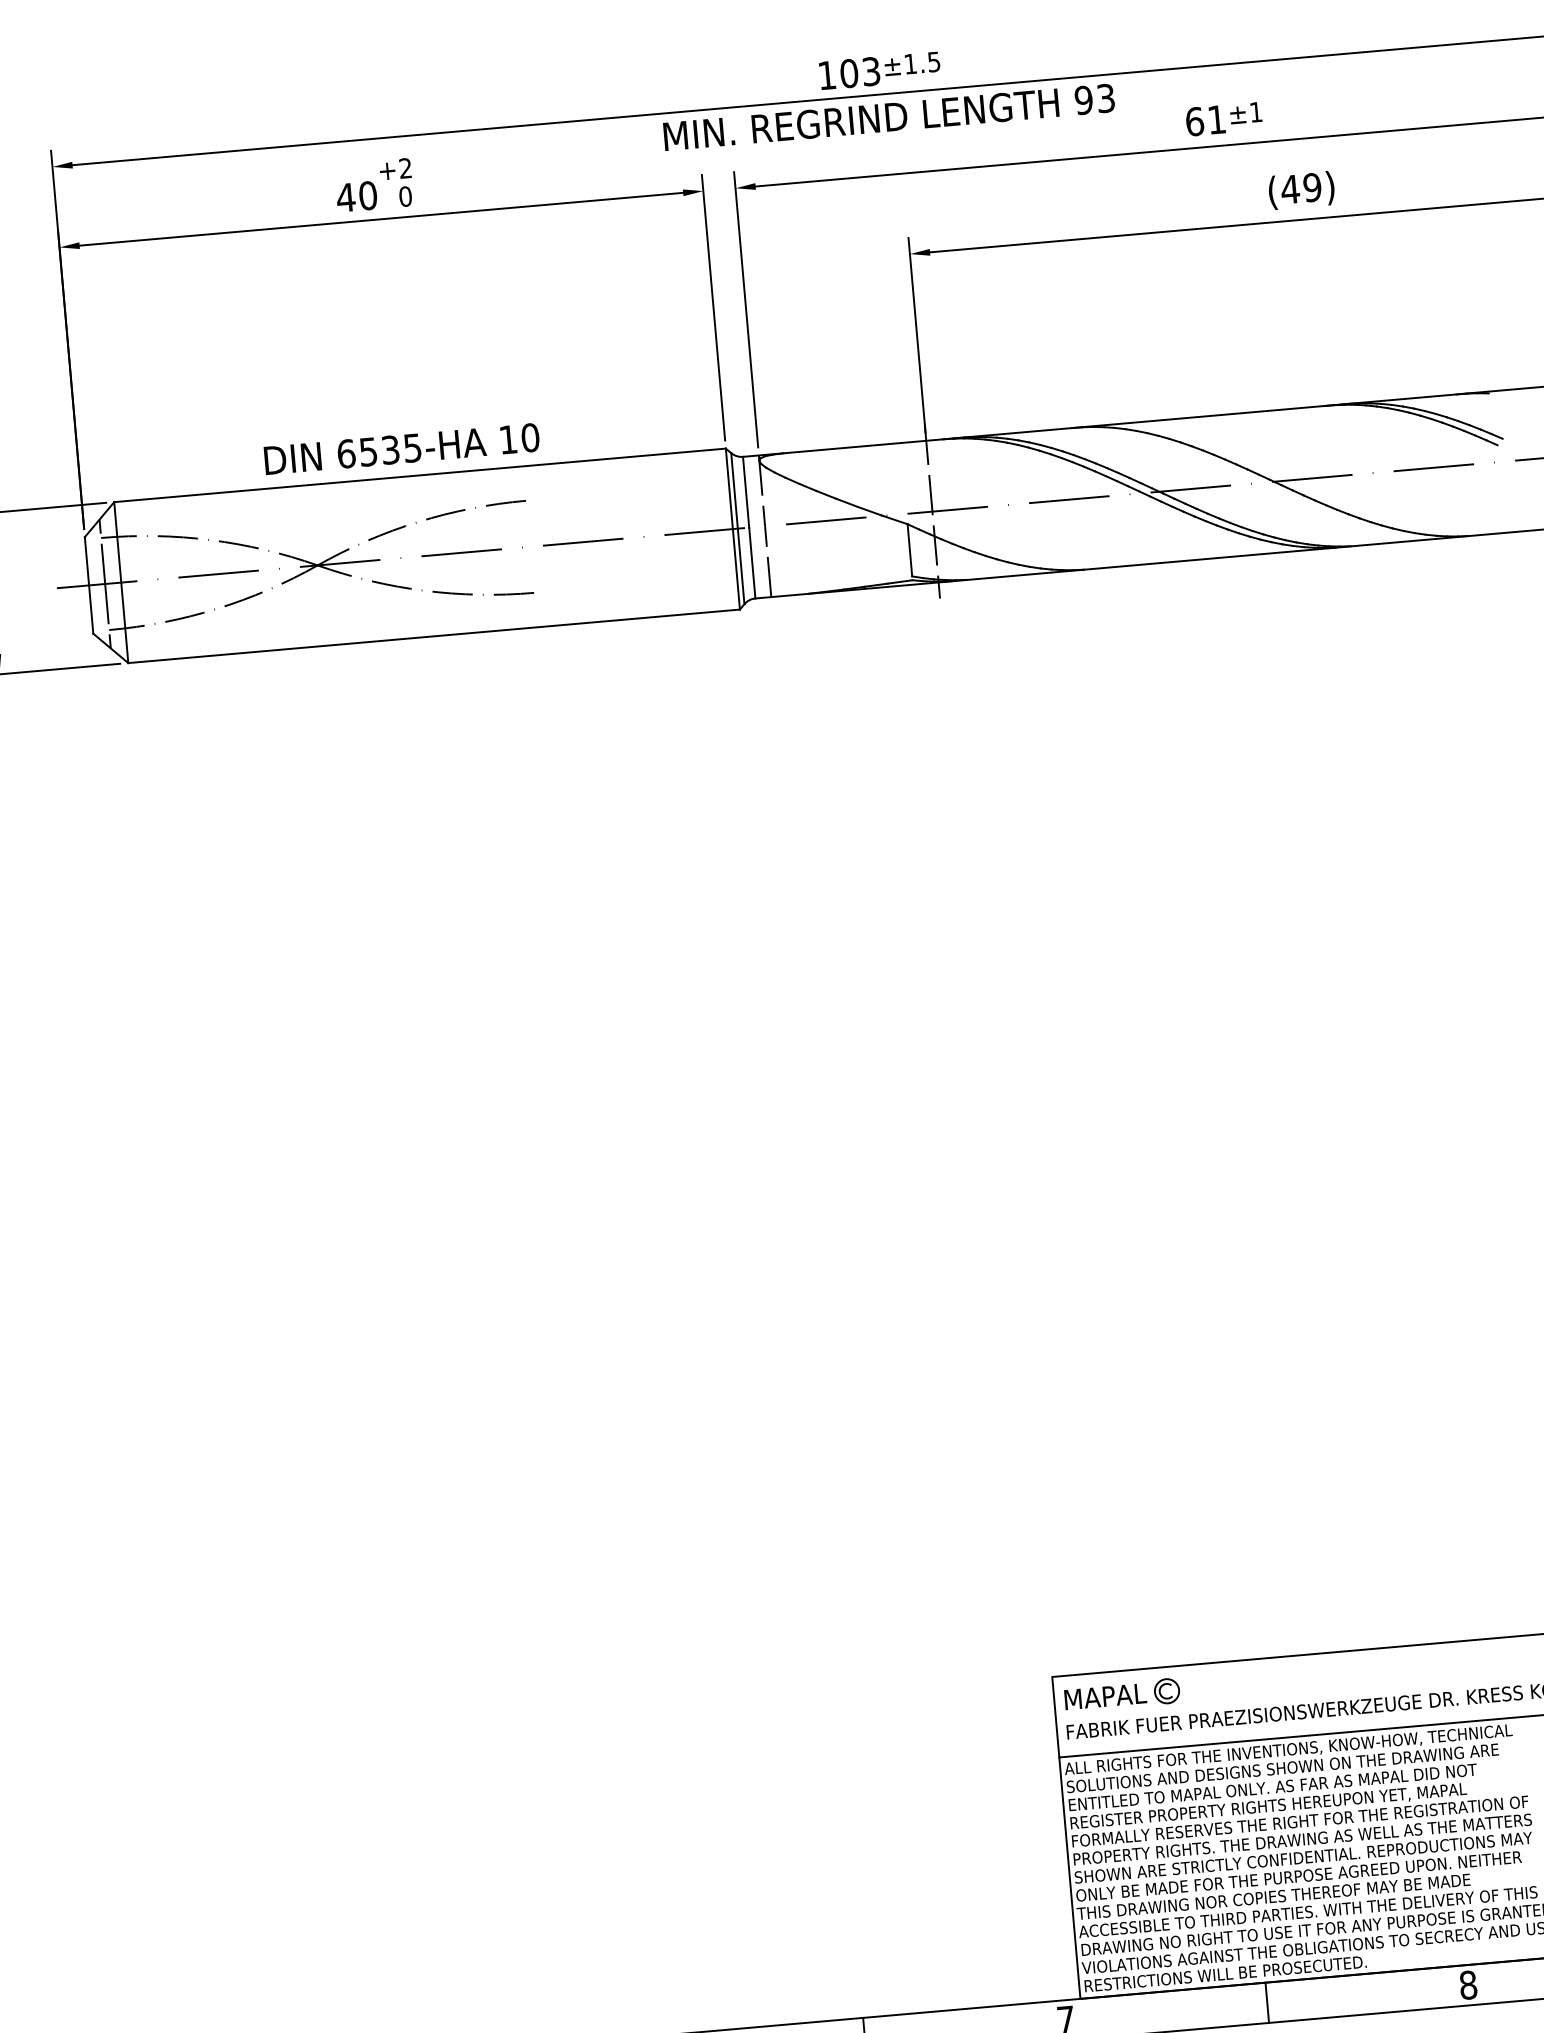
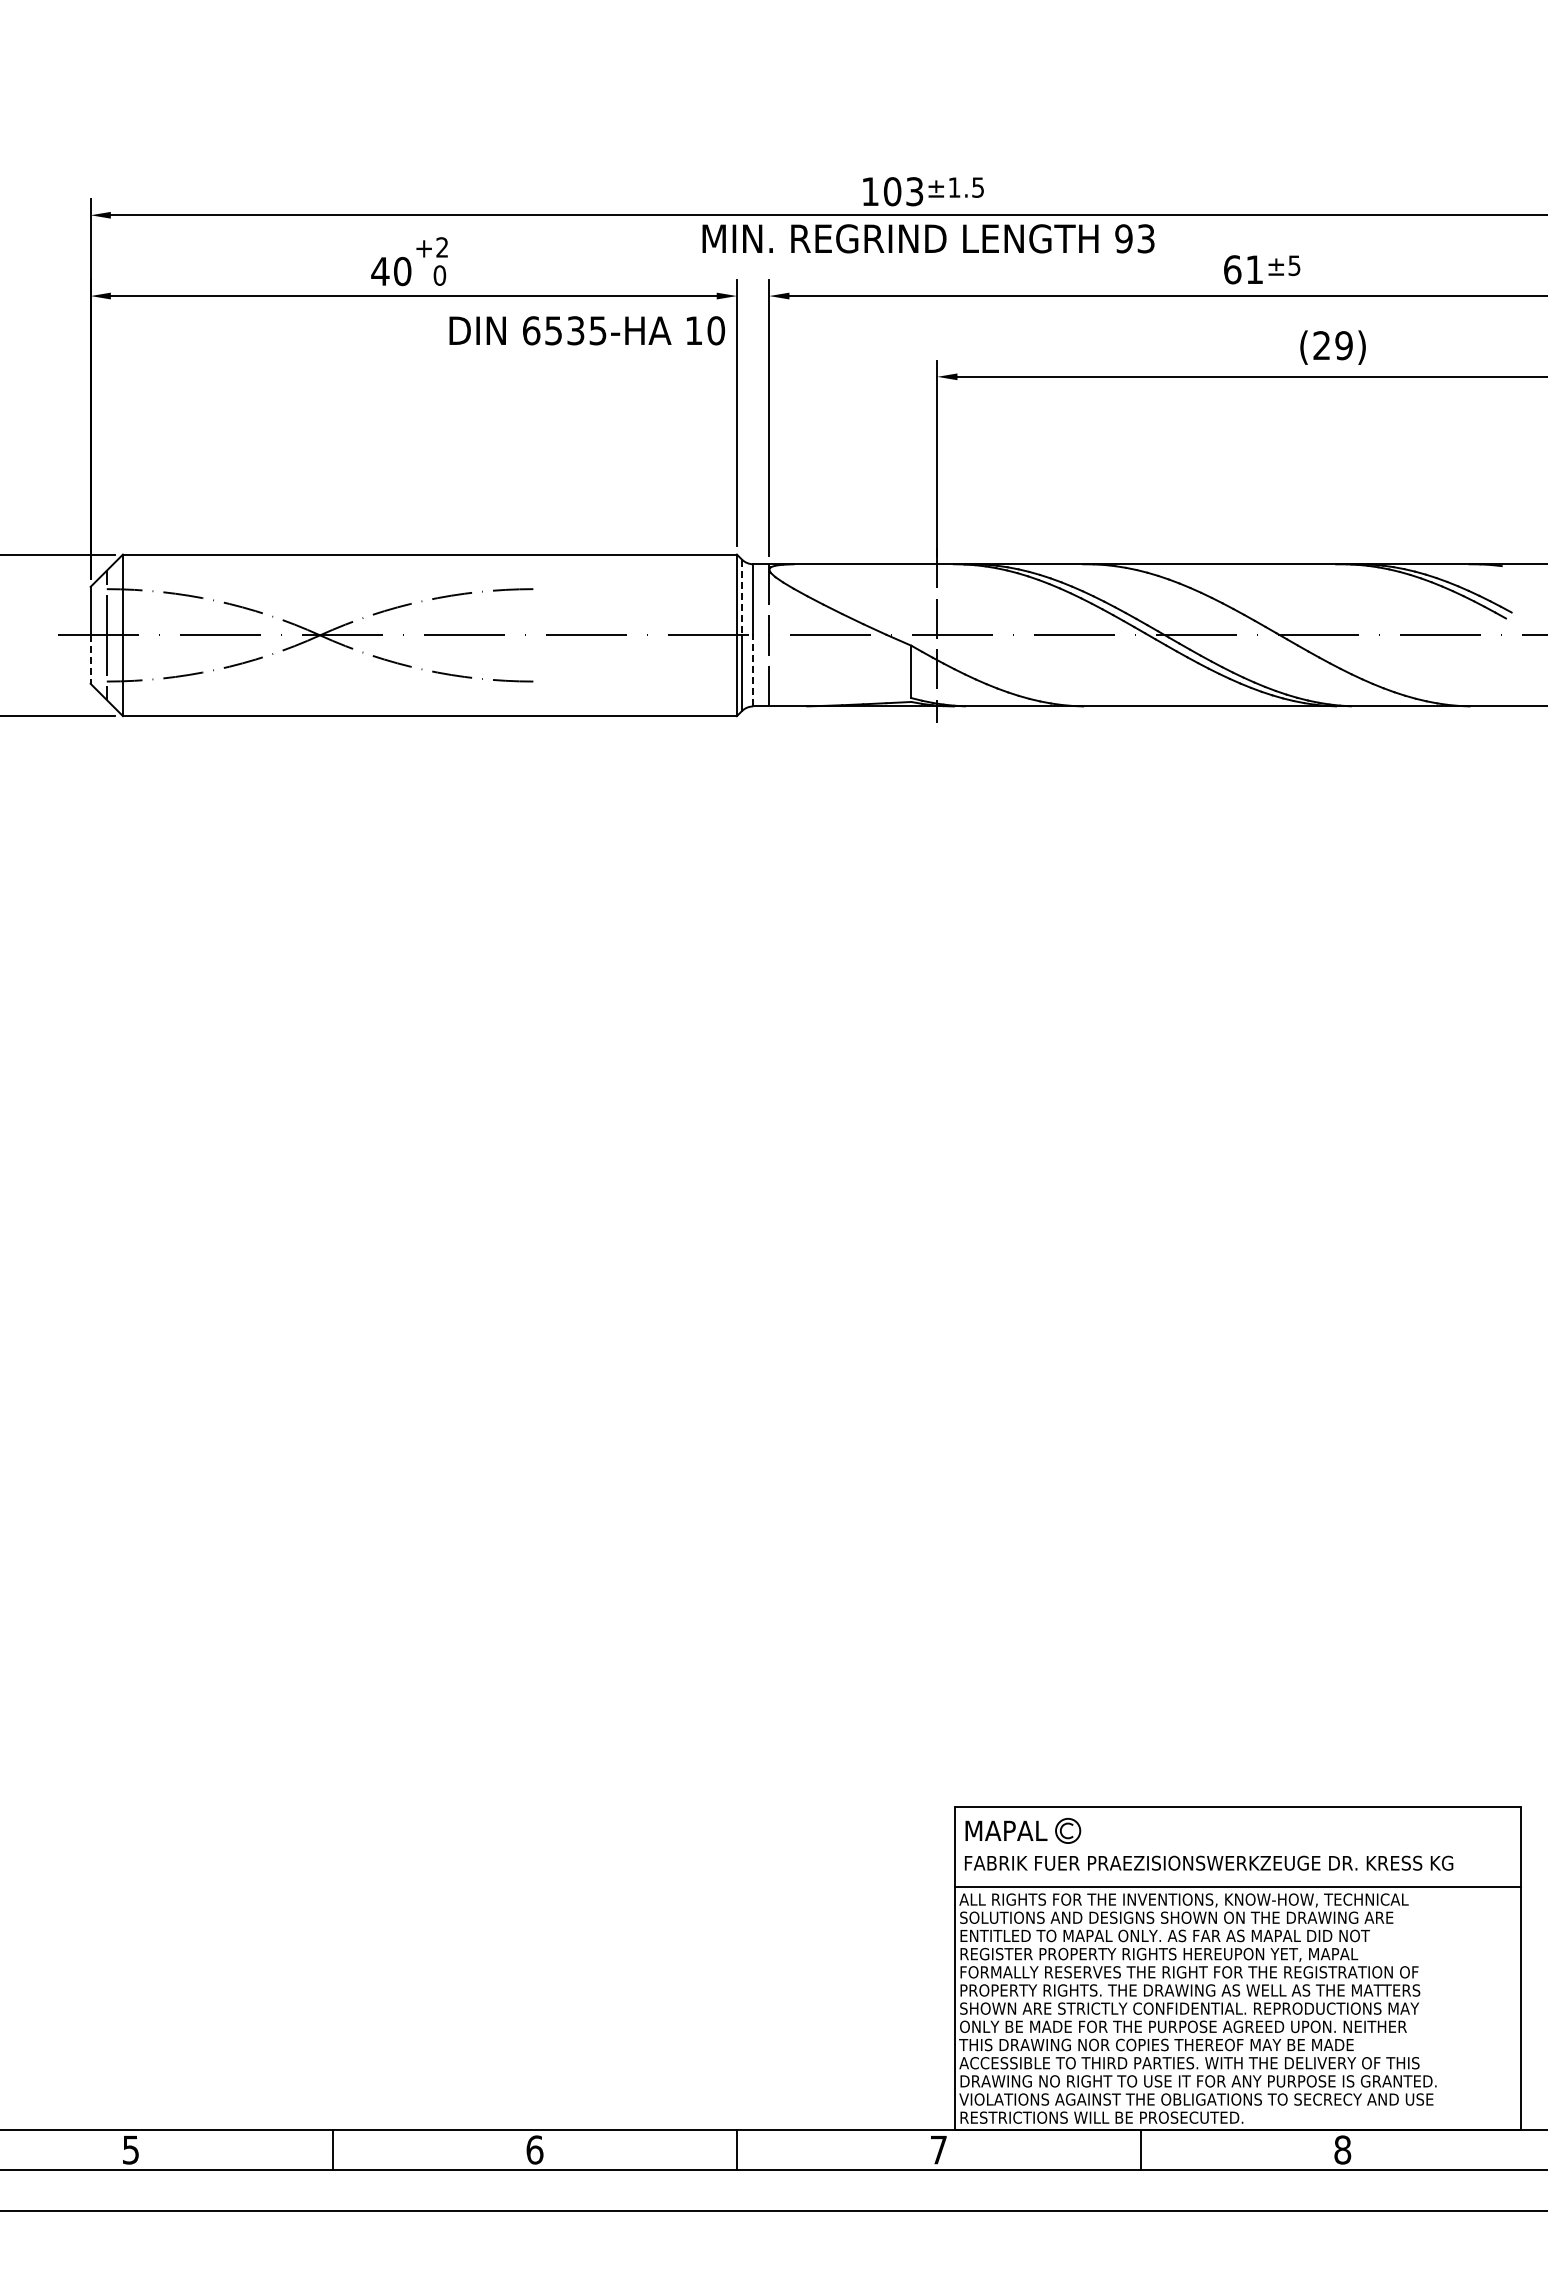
text: (1256, 112) -> (1294, 265), ±1 -> ±5
text: (1289, 189) -> (1321, 345), (49) -> (29)
text: (401, 448) -> (586, 330), moved
line: (734, 490) -> (741, 597), solid -> dashed
line: (752, 562) -> (753, 670), solid -> dashed
line: (91, 610) -> (90, 660), solid -> dashed

